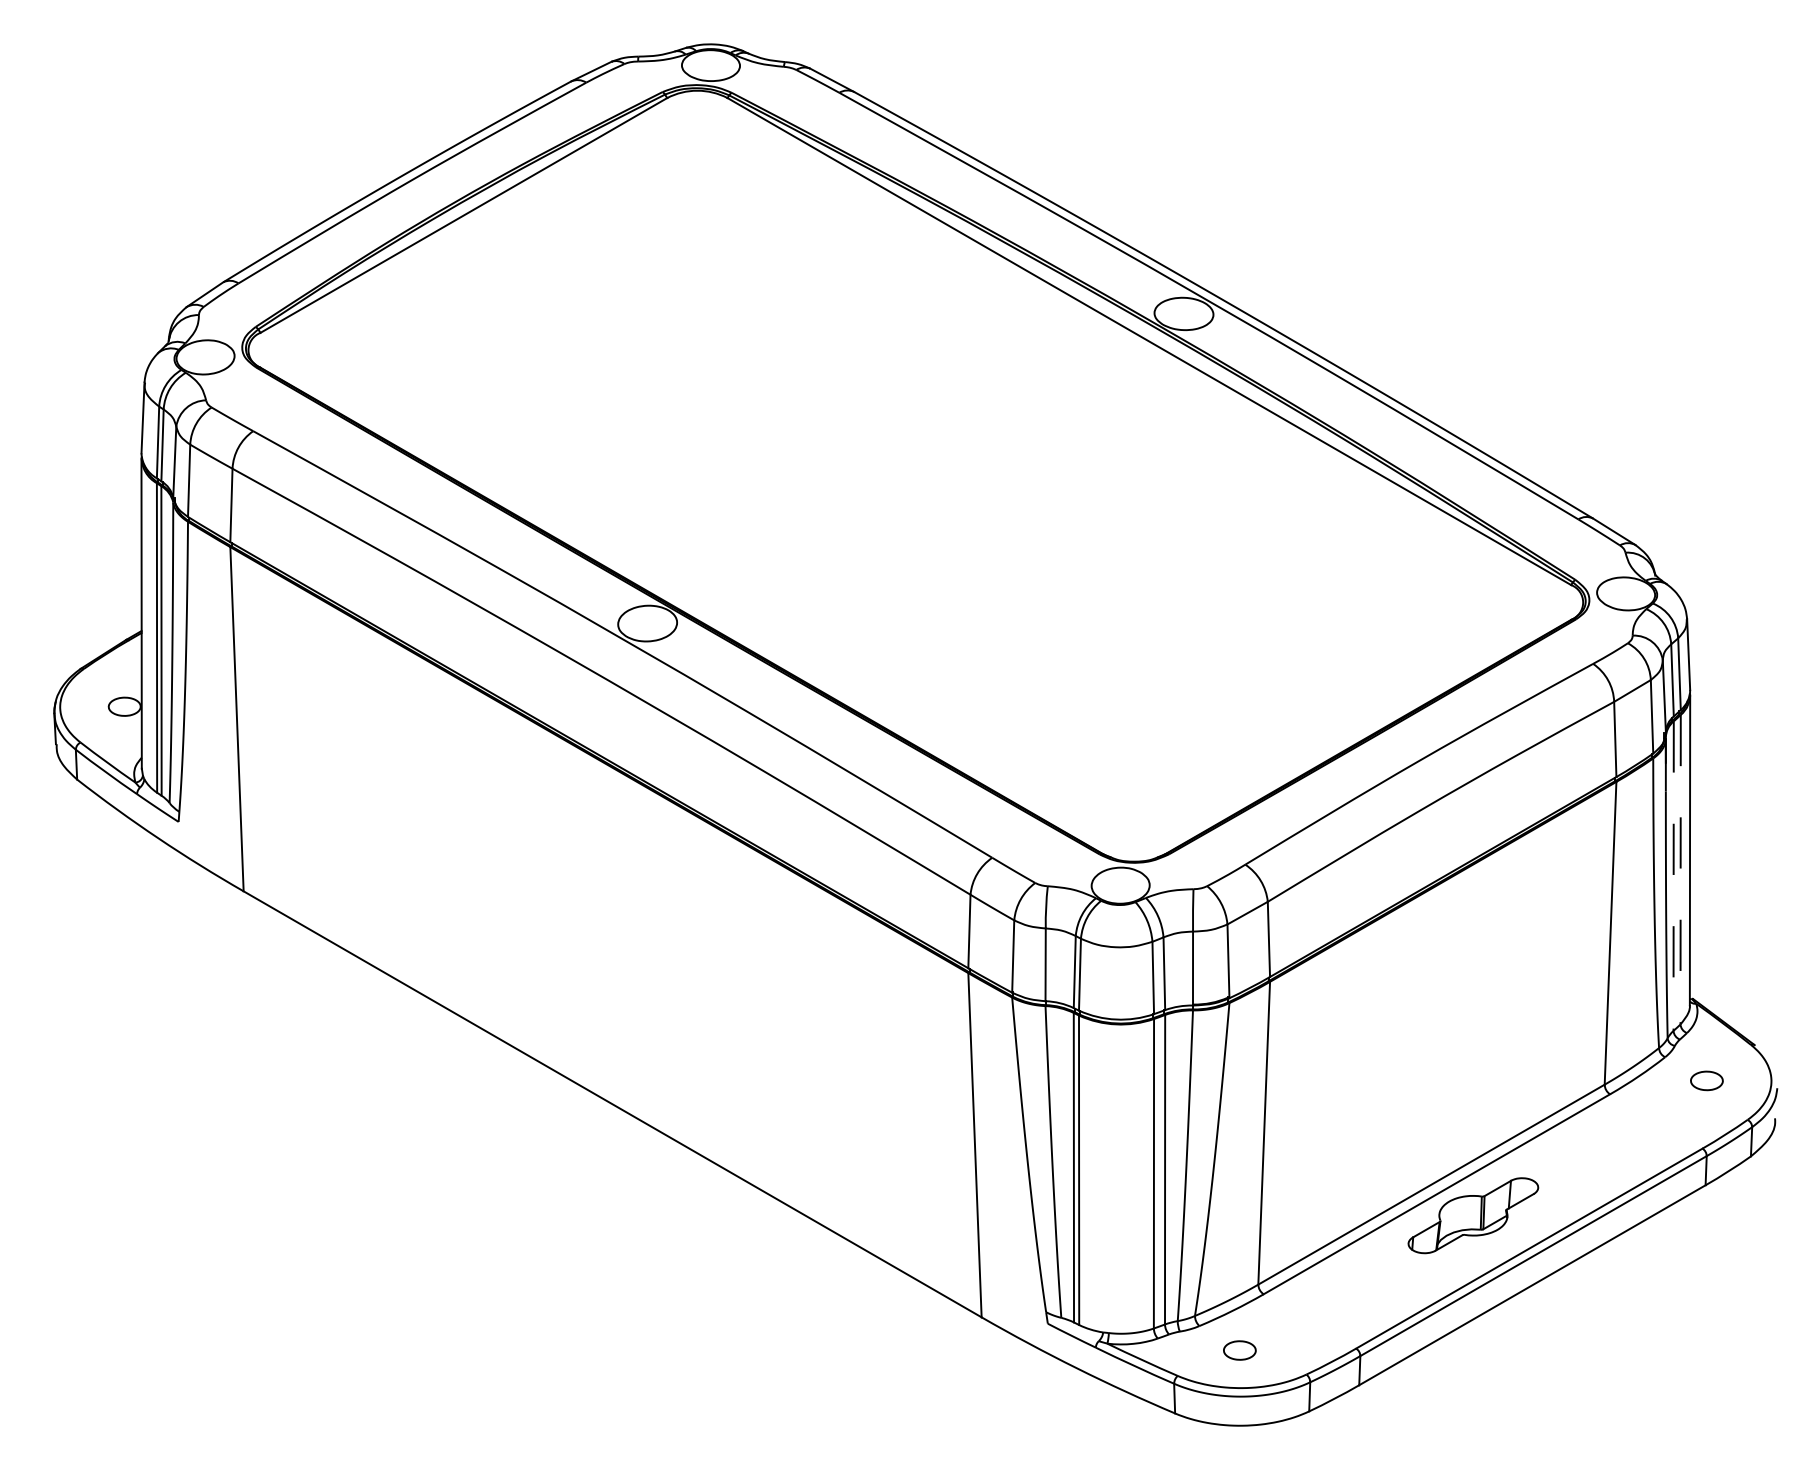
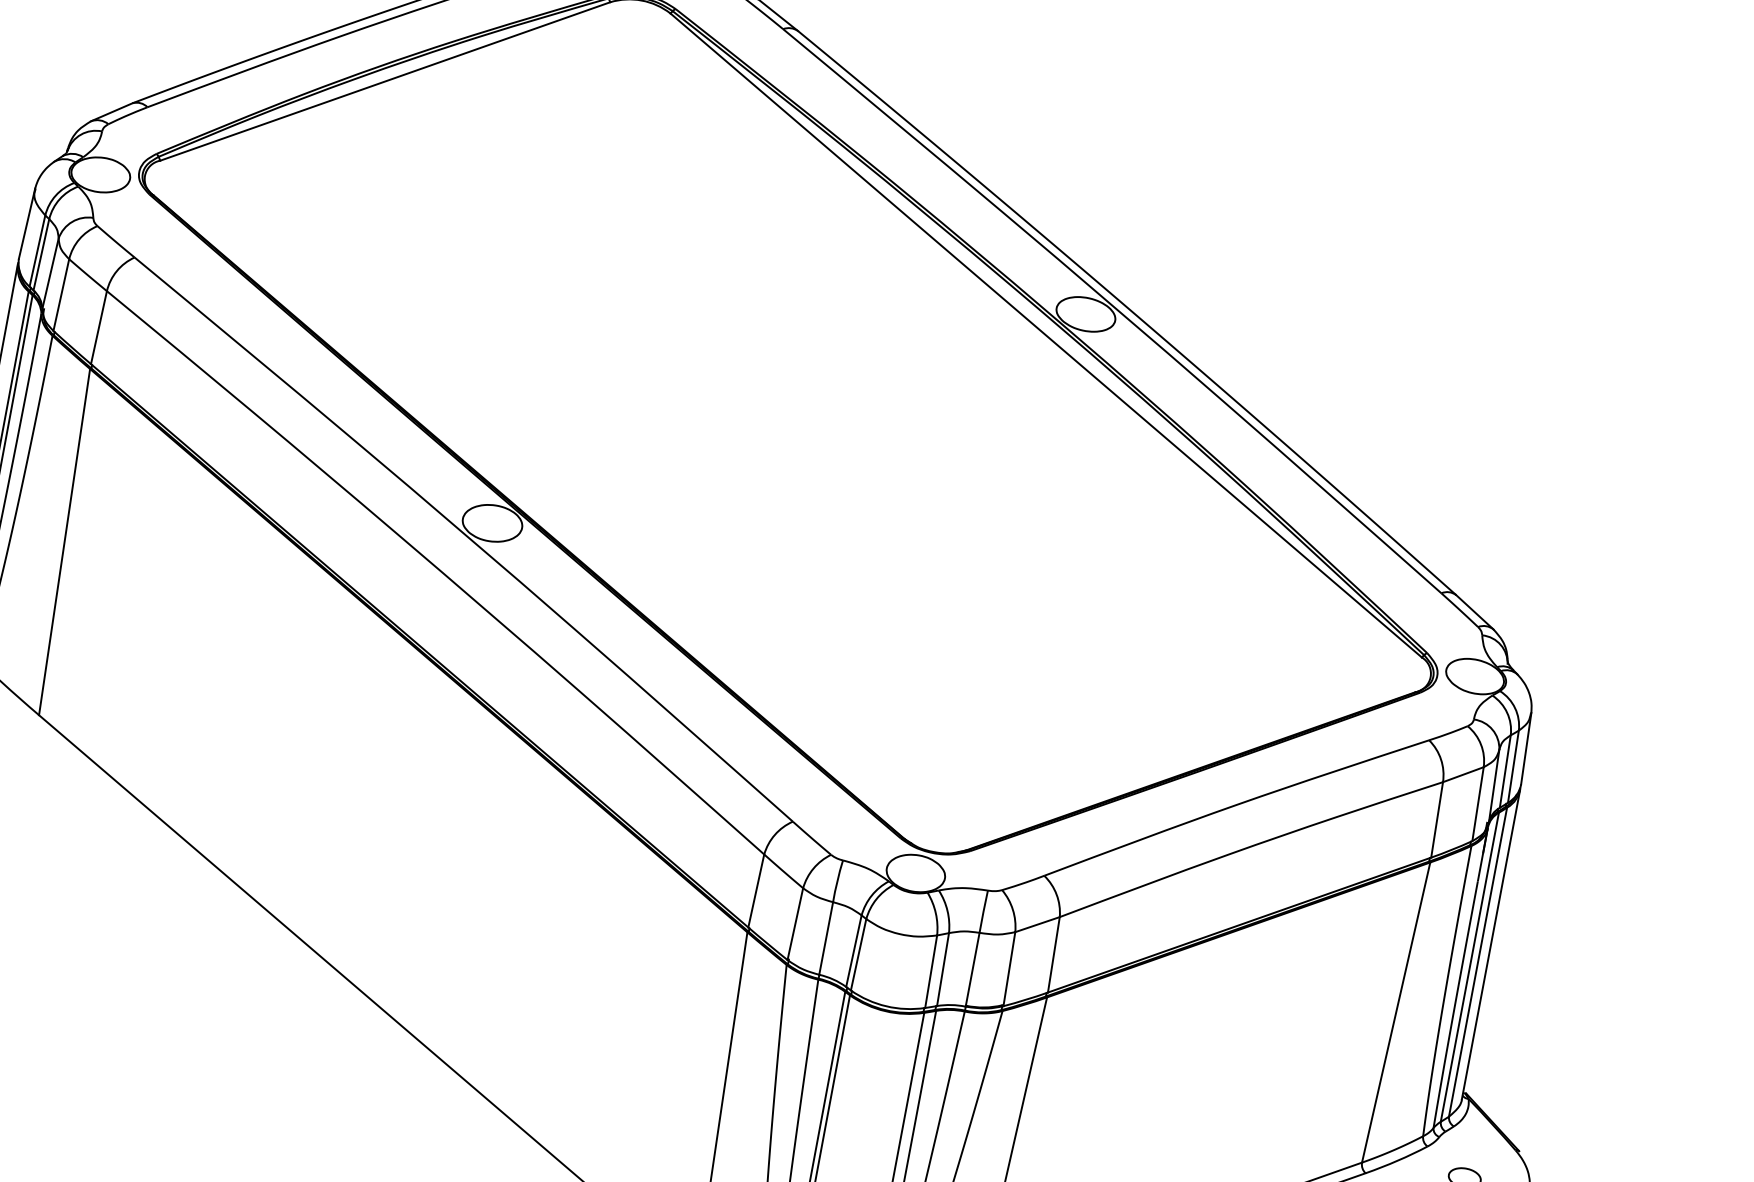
line: (1680, 869) -> (1477, 961), dashed -> solid
line: (1673, 876) -> (1469, 967), dashed -> solid

